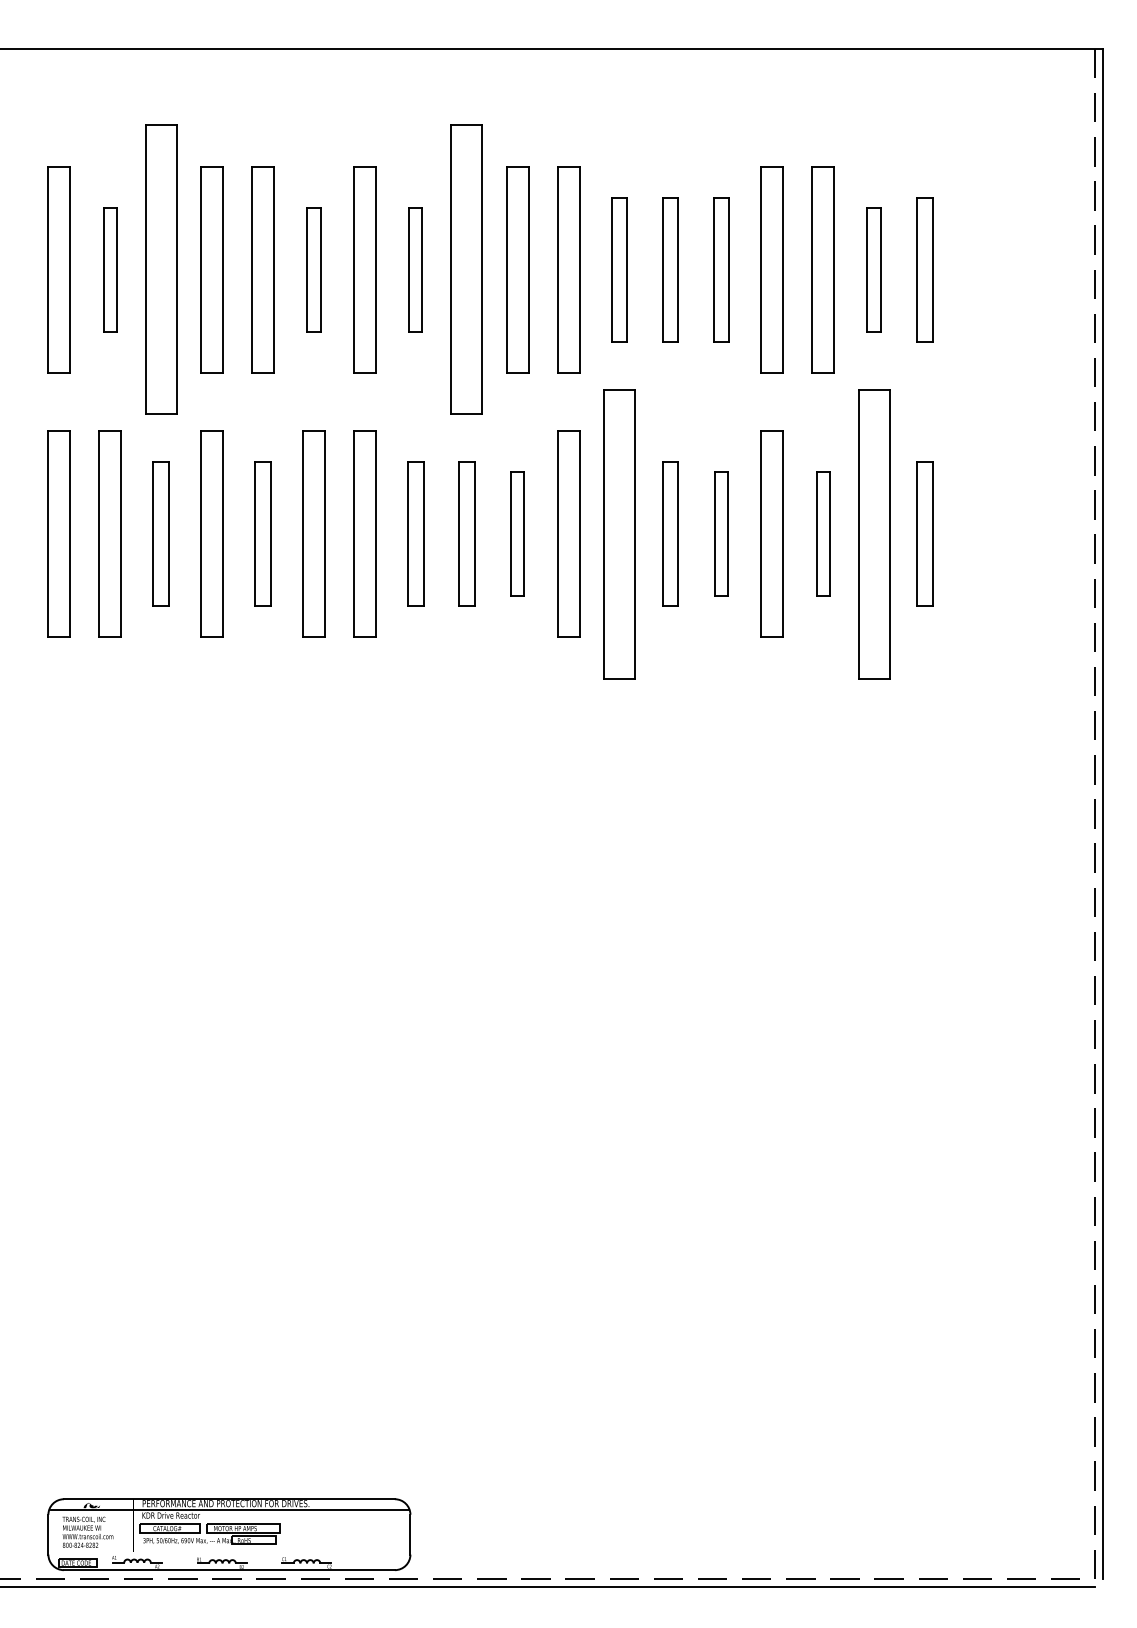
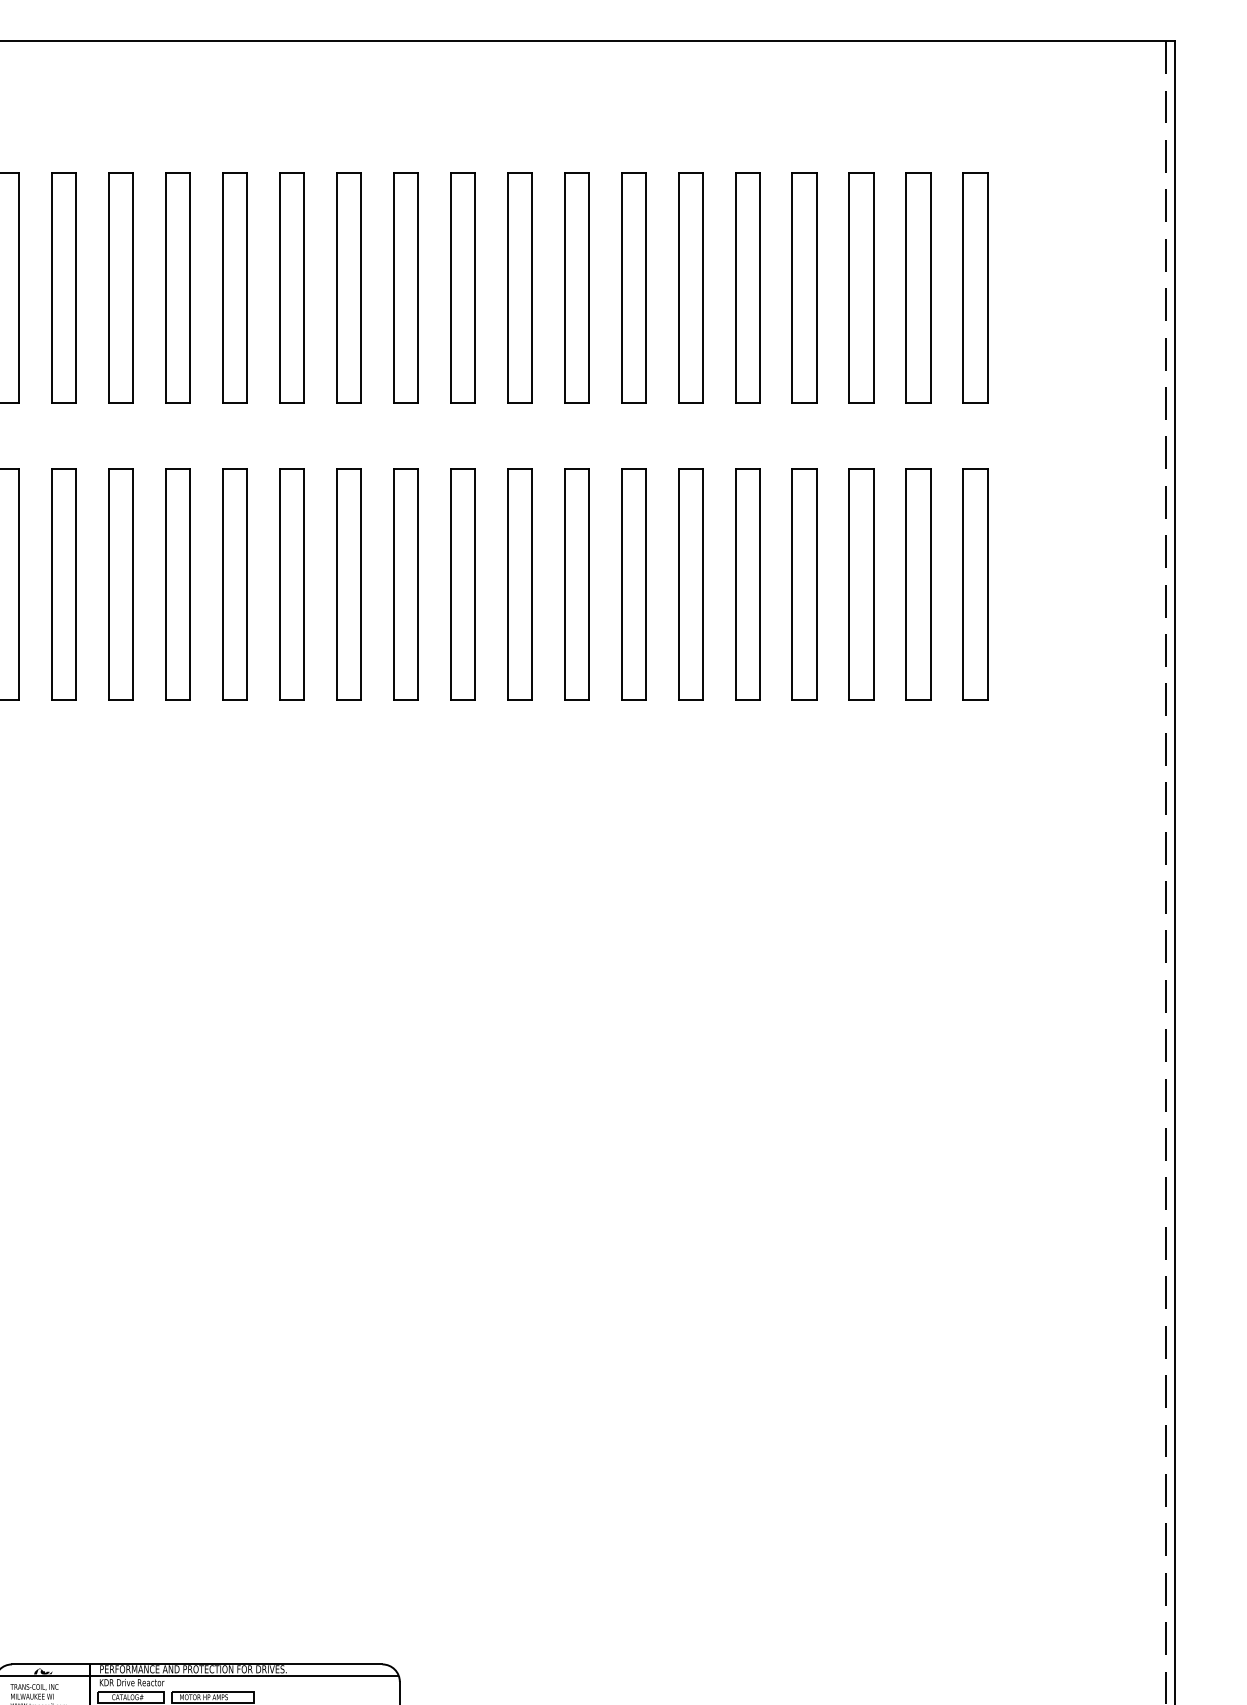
part: (109, 269) -> (63, 288), size x1.67
part: (160, 269) -> (120, 288), size x0.71
part: (313, 269) -> (291, 288), size x1.67
part: (415, 269) -> (405, 288), size x1.67
part: (466, 269) -> (462, 288), size x0.71
part: (619, 269) -> (633, 288), size x1.43
part: (669, 269) -> (689, 288), size x1.43
part: (720, 269) -> (746, 288), size x1.43
part: (873, 269) -> (918, 288), size x1.67
part: (924, 269) -> (975, 288), size x1.43
part: (160, 533) -> (120, 583), size x1.43
part: (262, 533) -> (234, 583), size x1.43
part: (415, 533) -> (405, 583), size x1.43
part: (466, 533) -> (462, 583), size x1.43
part: (517, 533) -> (519, 583), size x1.67
part: (619, 533) -> (633, 583), size x0.71
part: (669, 533) -> (689, 583), size x1.43
part: (720, 533) -> (746, 583), size x1.67
part: (822, 533) -> (861, 583), size x1.67
part: (873, 533) -> (918, 583), size x0.71
part: (924, 533) -> (975, 583), size x1.43

